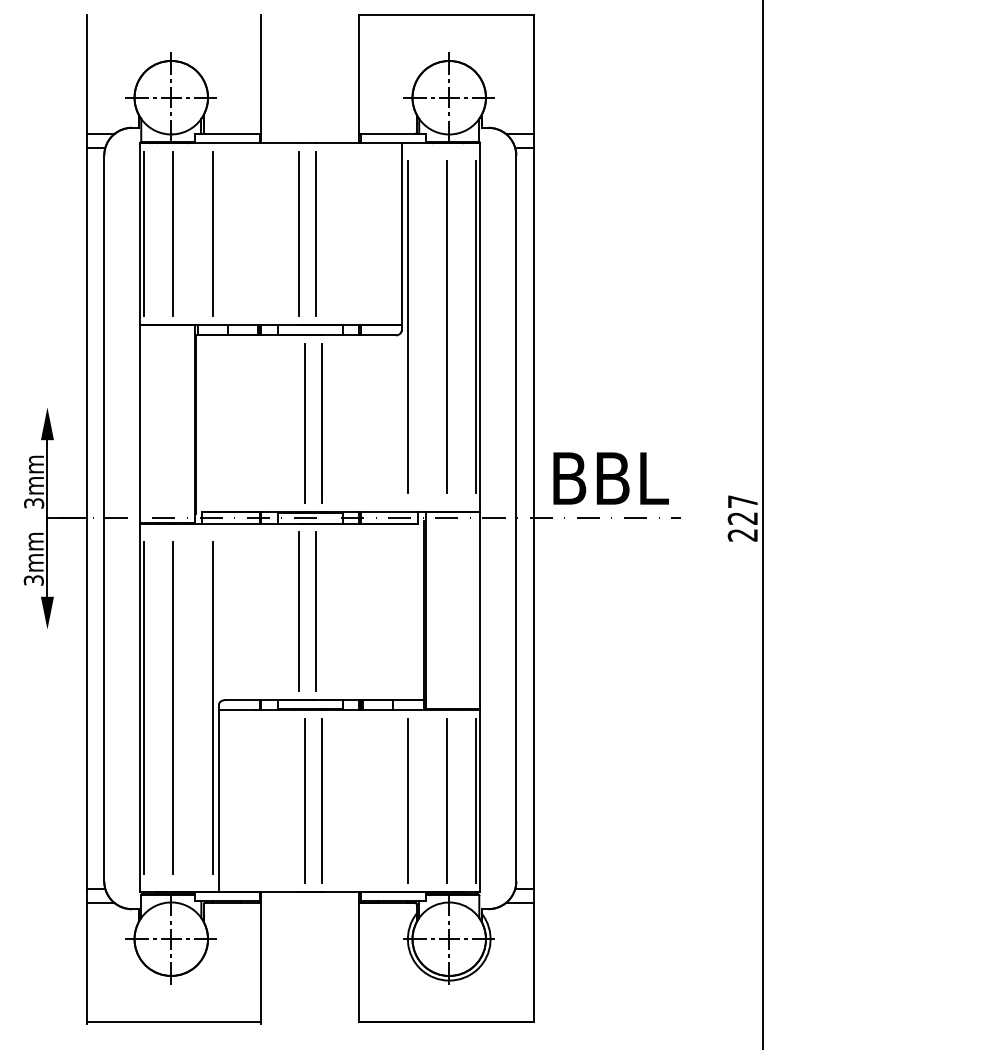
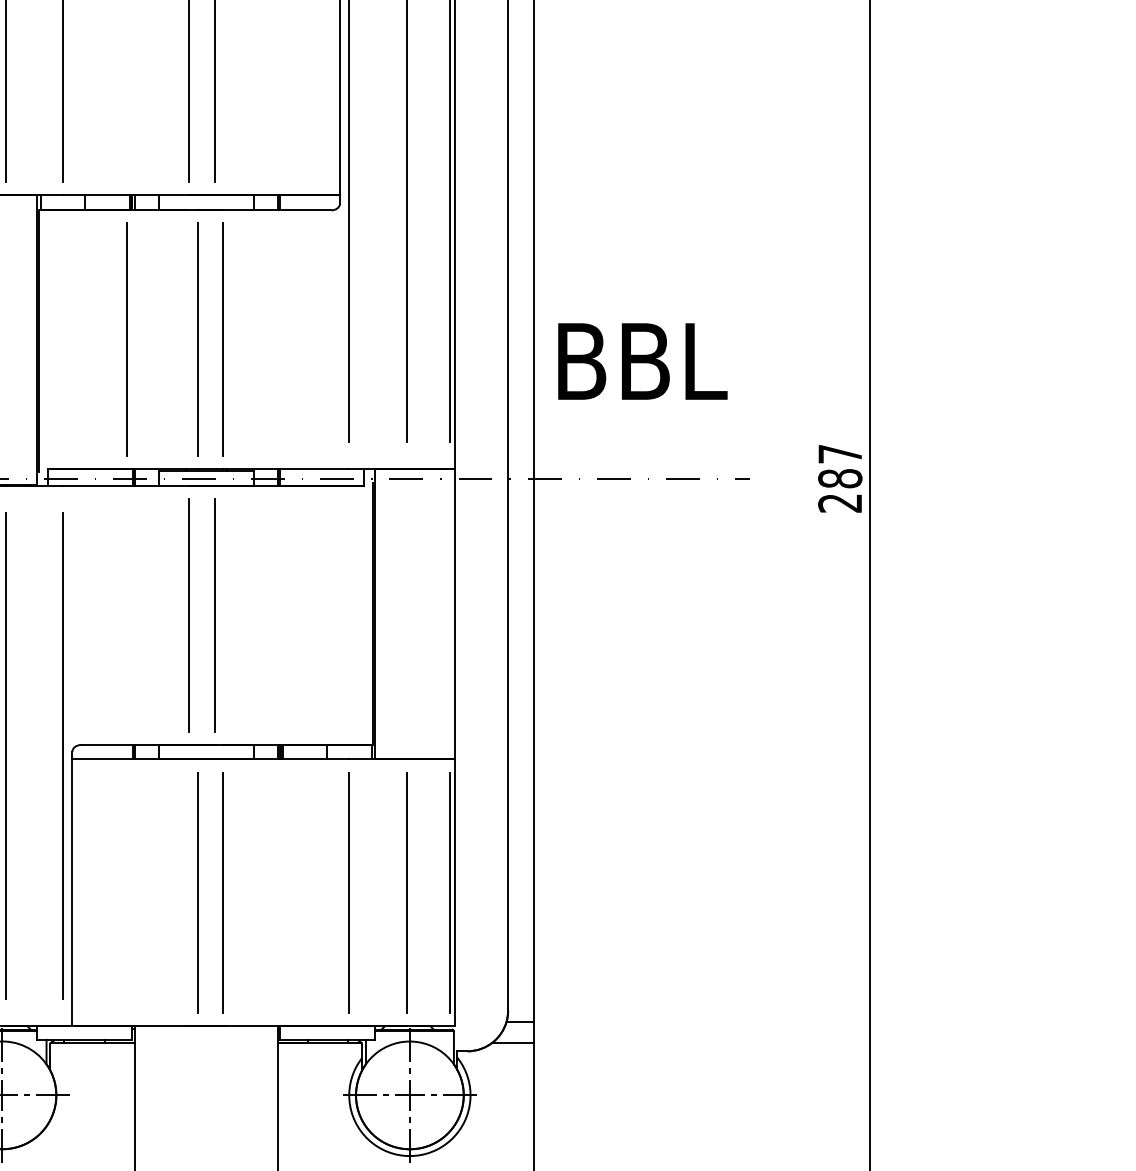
line: (256, 423) -> (127, 339), added
text: (610, 478) -> (641, 361), moved
text: (742, 518) -> (839, 478), 227 -> 287

